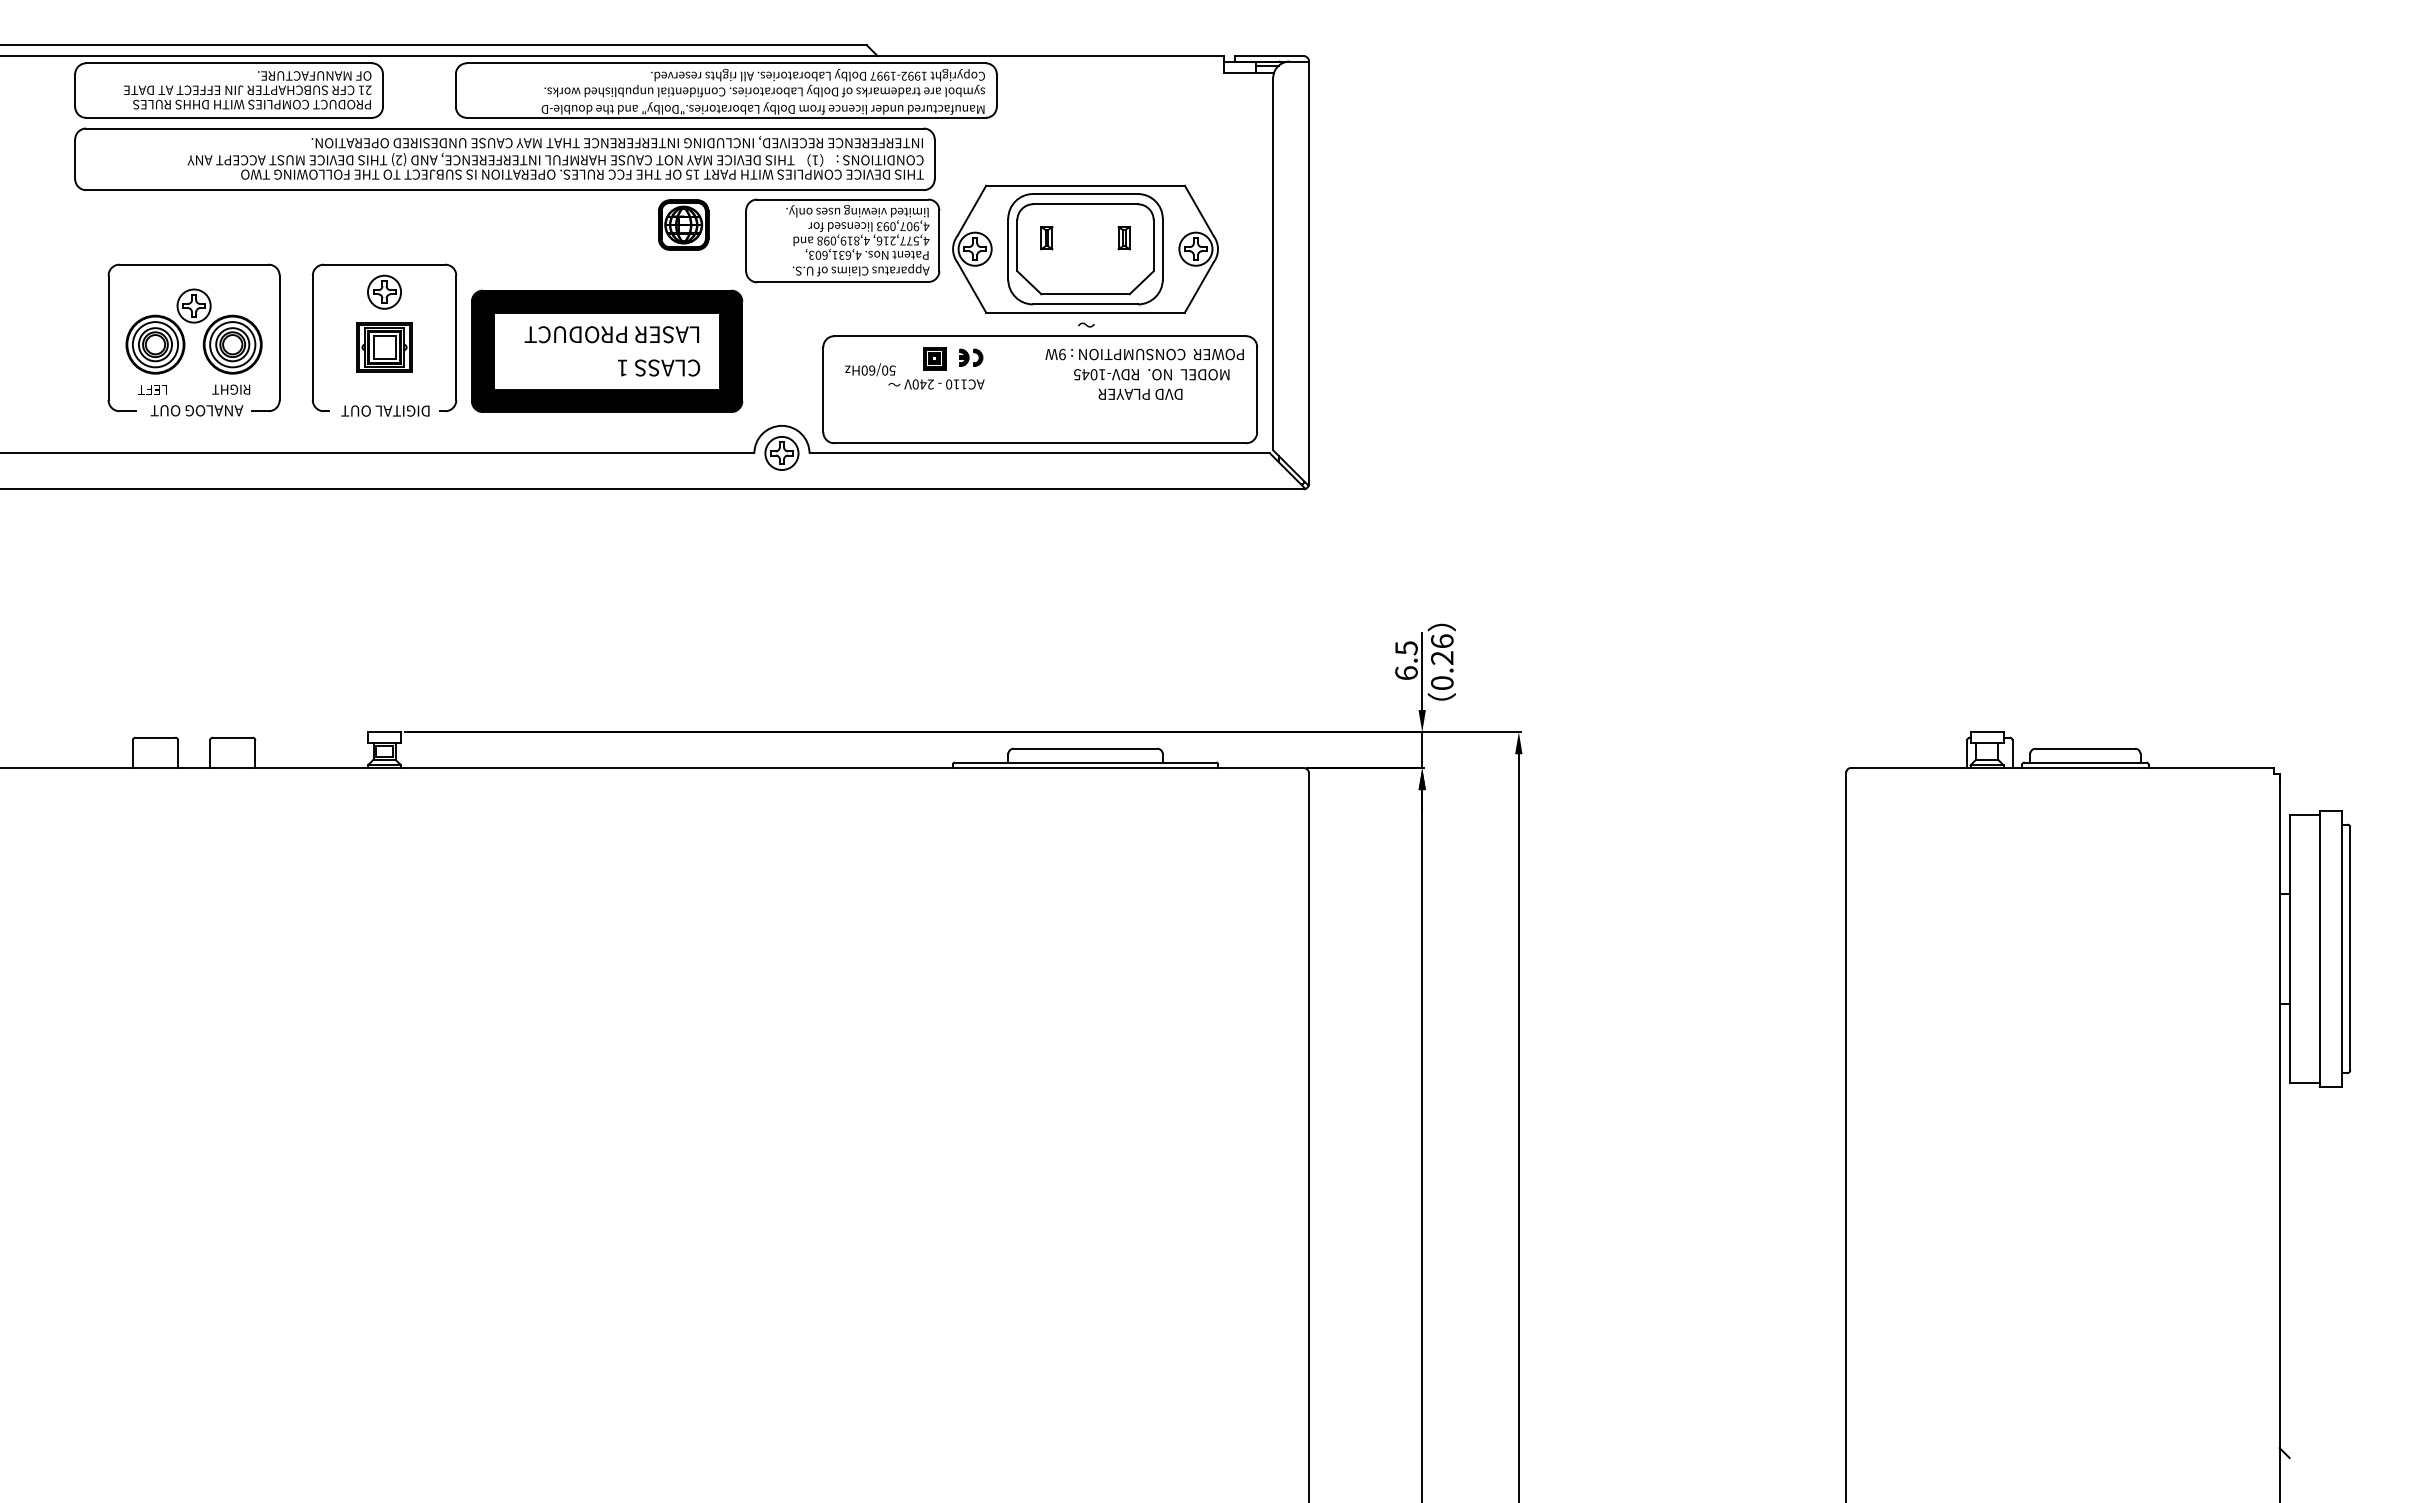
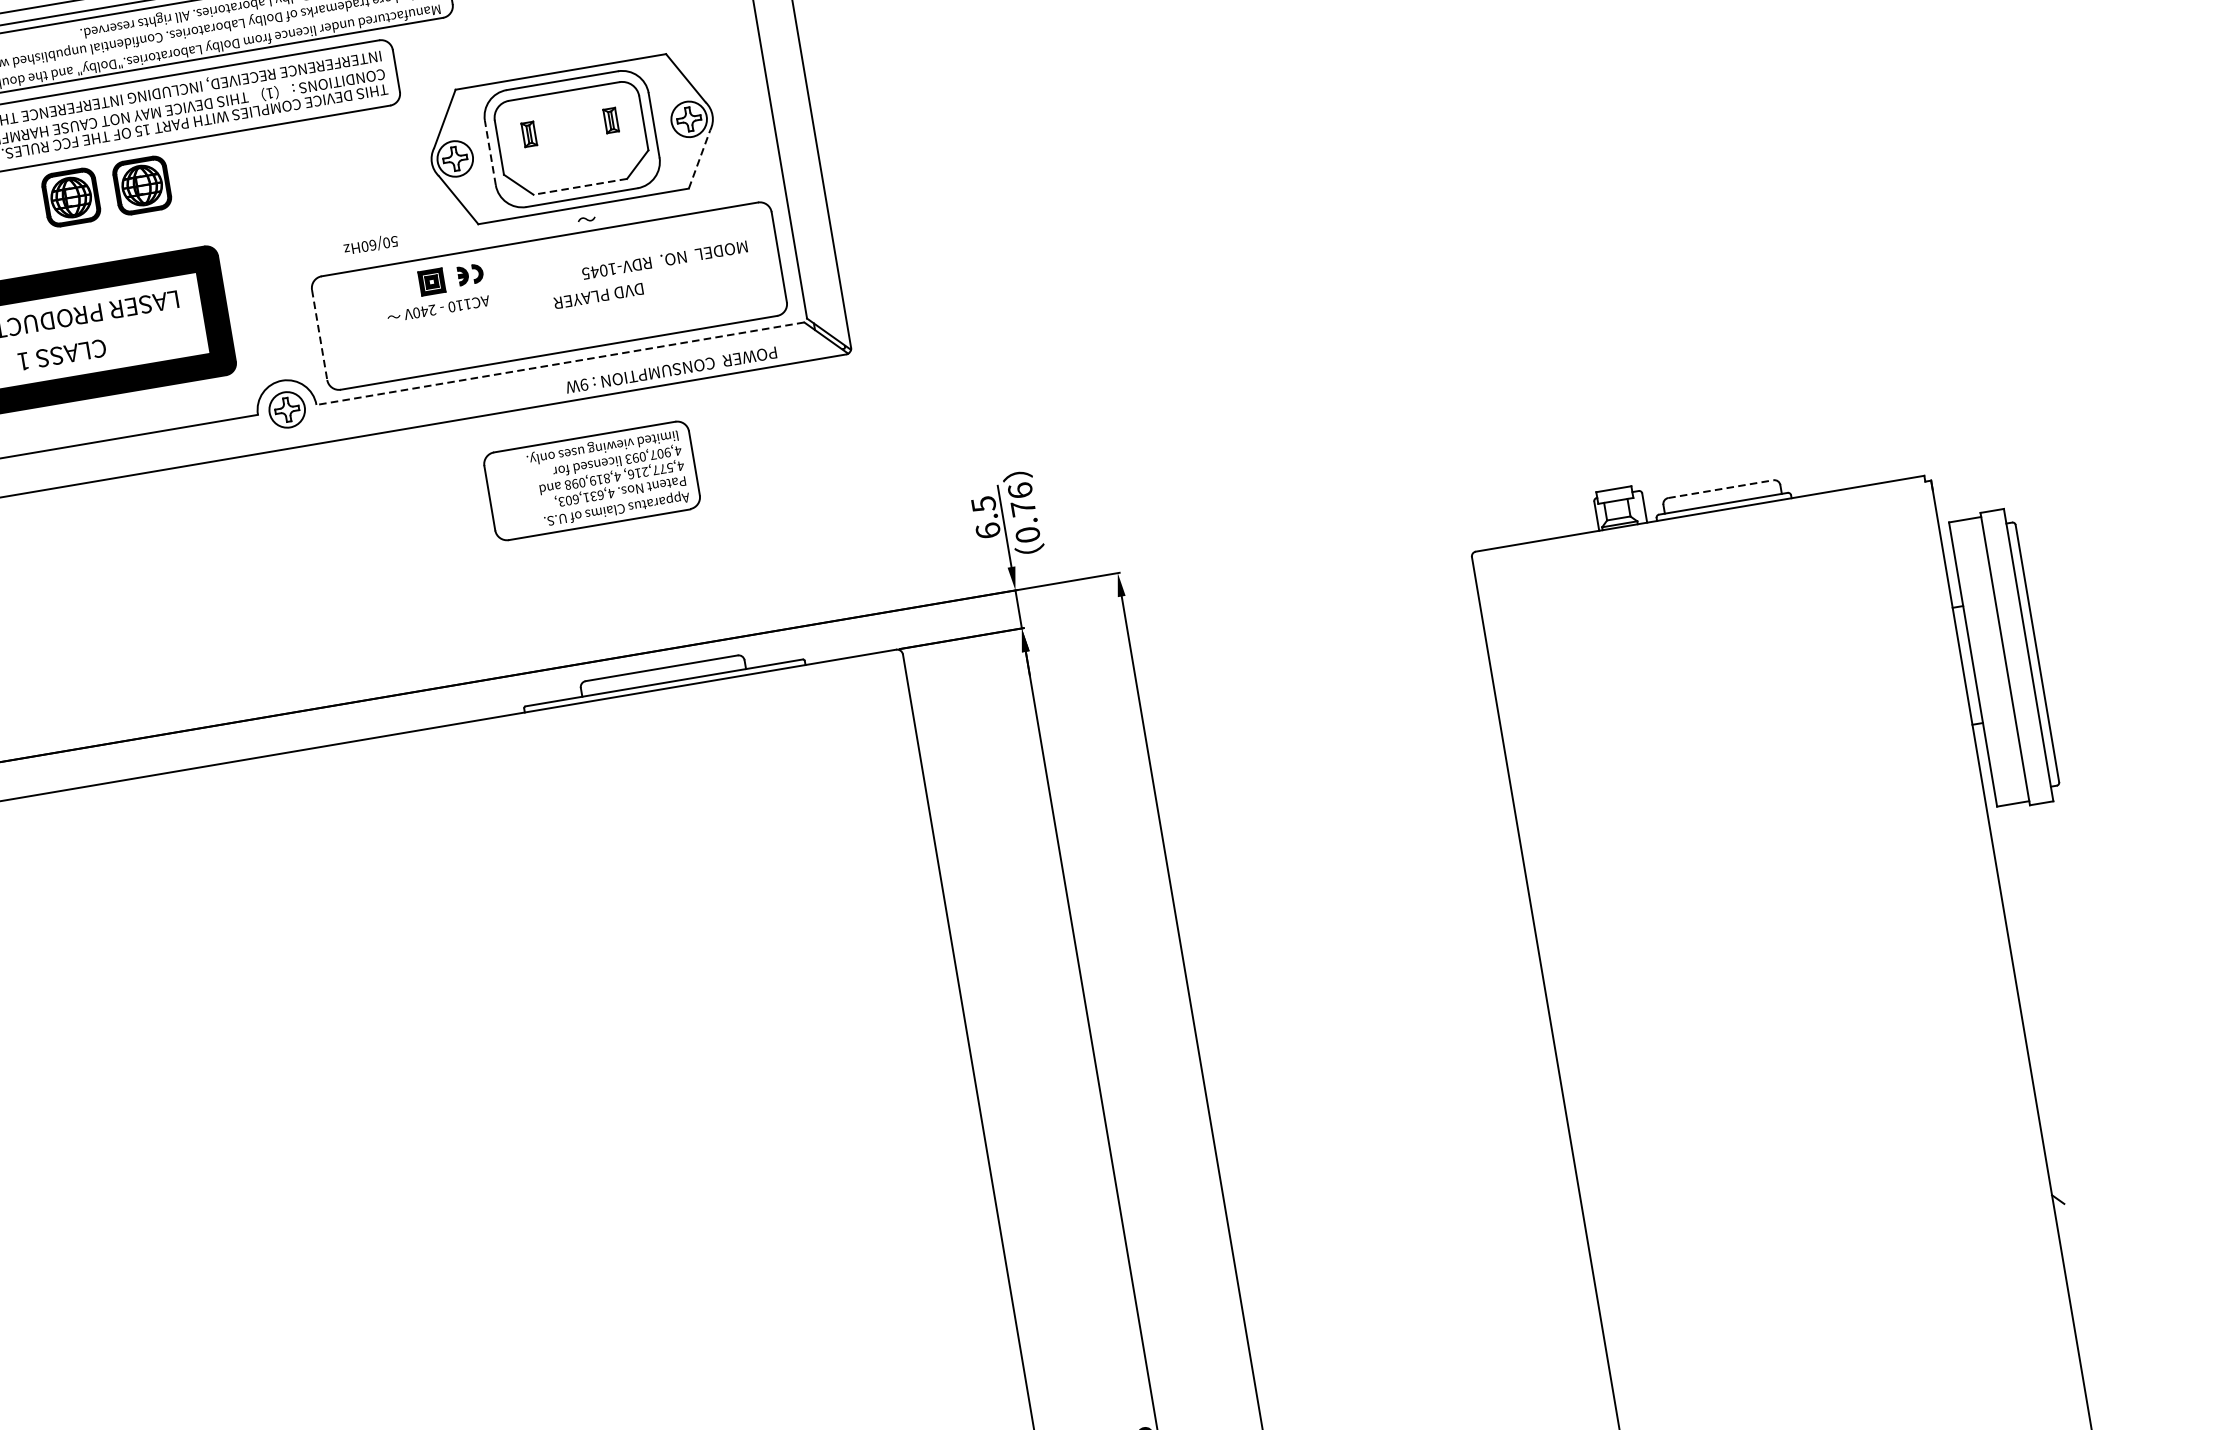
part: (616, 224) -> (70, 197), added
part: (842, 240) -> (591, 480), moved
line: (1008, 248) -> (490, 152), solid -> dashed
line: (1199, 287) -> (699, 159), solid -> dashed
line: (1085, 294) -> (580, 187), solid -> dashed
text: (1144, 354) -> (671, 370), moved
text: (658, 367) -> (61, 354), moved
text: (870, 369) -> (370, 244), moved
line: (823, 390) -> (319, 335), solid -> dashed
text: (1140, 393) -> (598, 295), moved
line: (1039, 453) -> (560, 363), solid -> dashed
text: (1442, 657) -> (1023, 507), 0.26 -> 0.76
line: (2085, 748) -> (1721, 488), solid -> dashed

